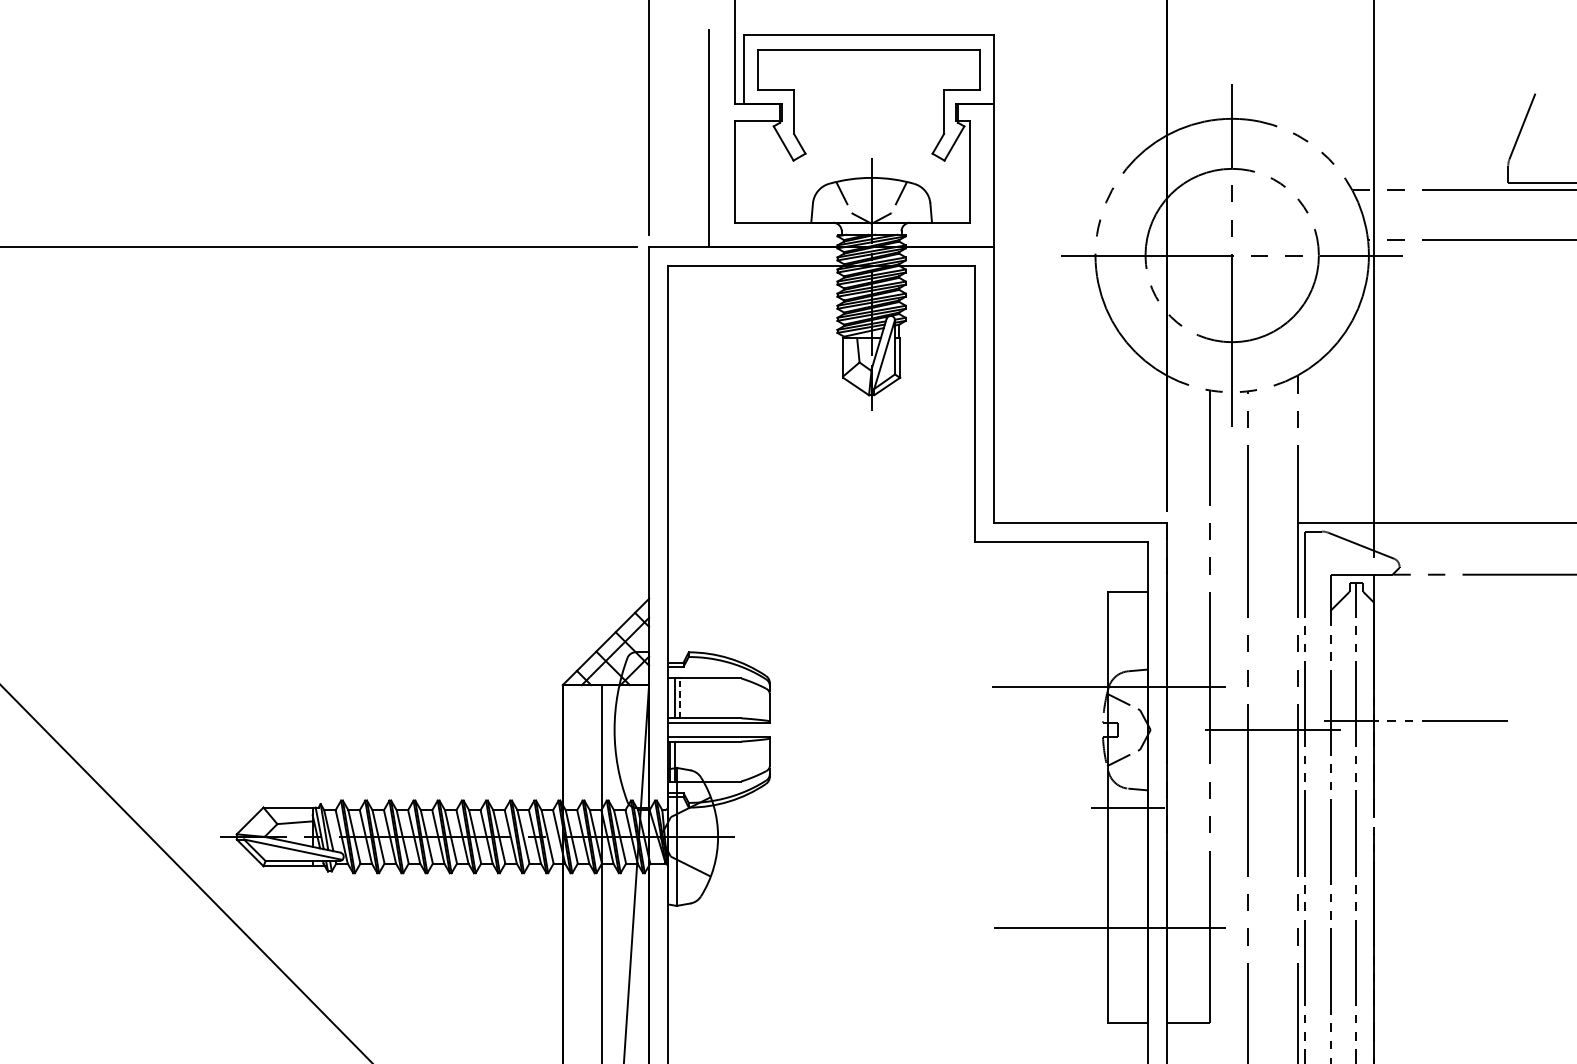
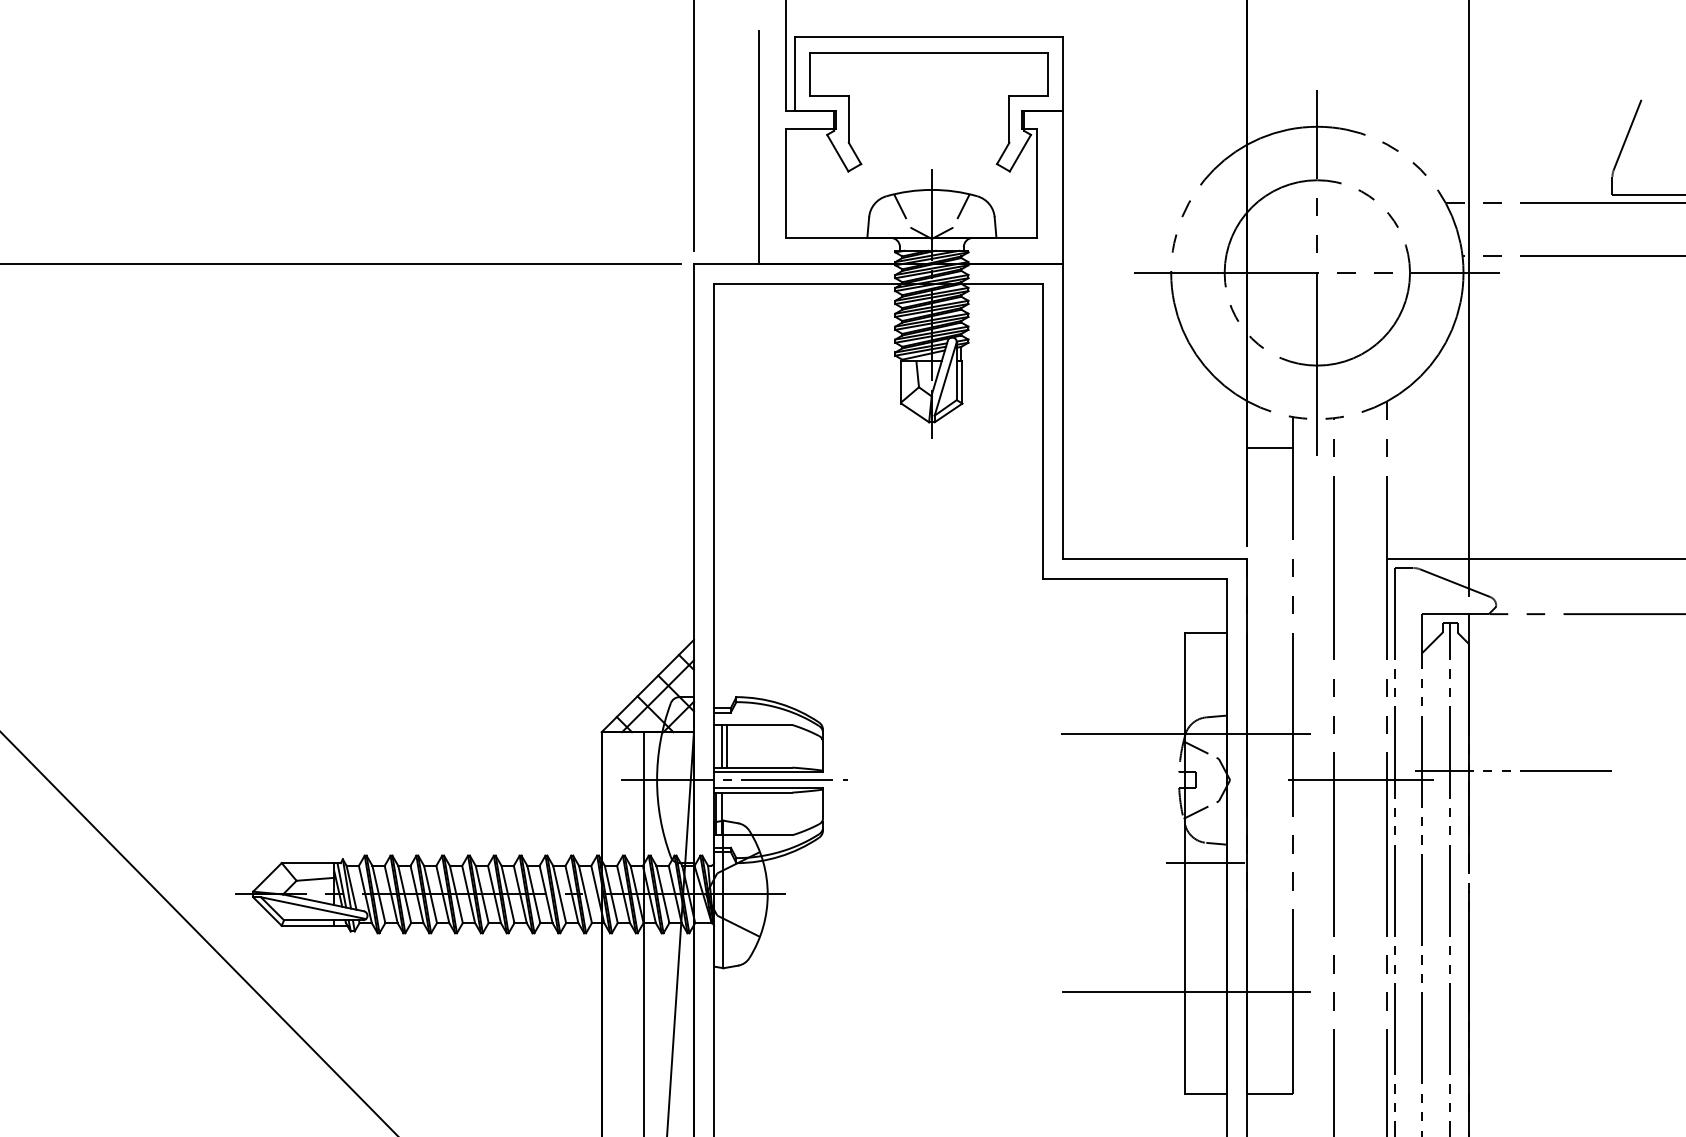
line: (1188, 419) -> (1270, 448), added
line: (680, 697) -> (727, 745), dashed -> solid
line: (687, 730) -> (734, 780), added

